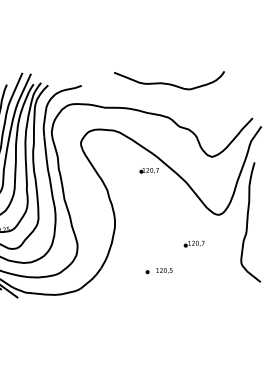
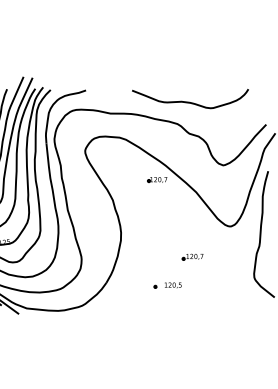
curve: (168, 82) -> (189, 101), moved
part: (194, 243) -> (192, 256), moved

